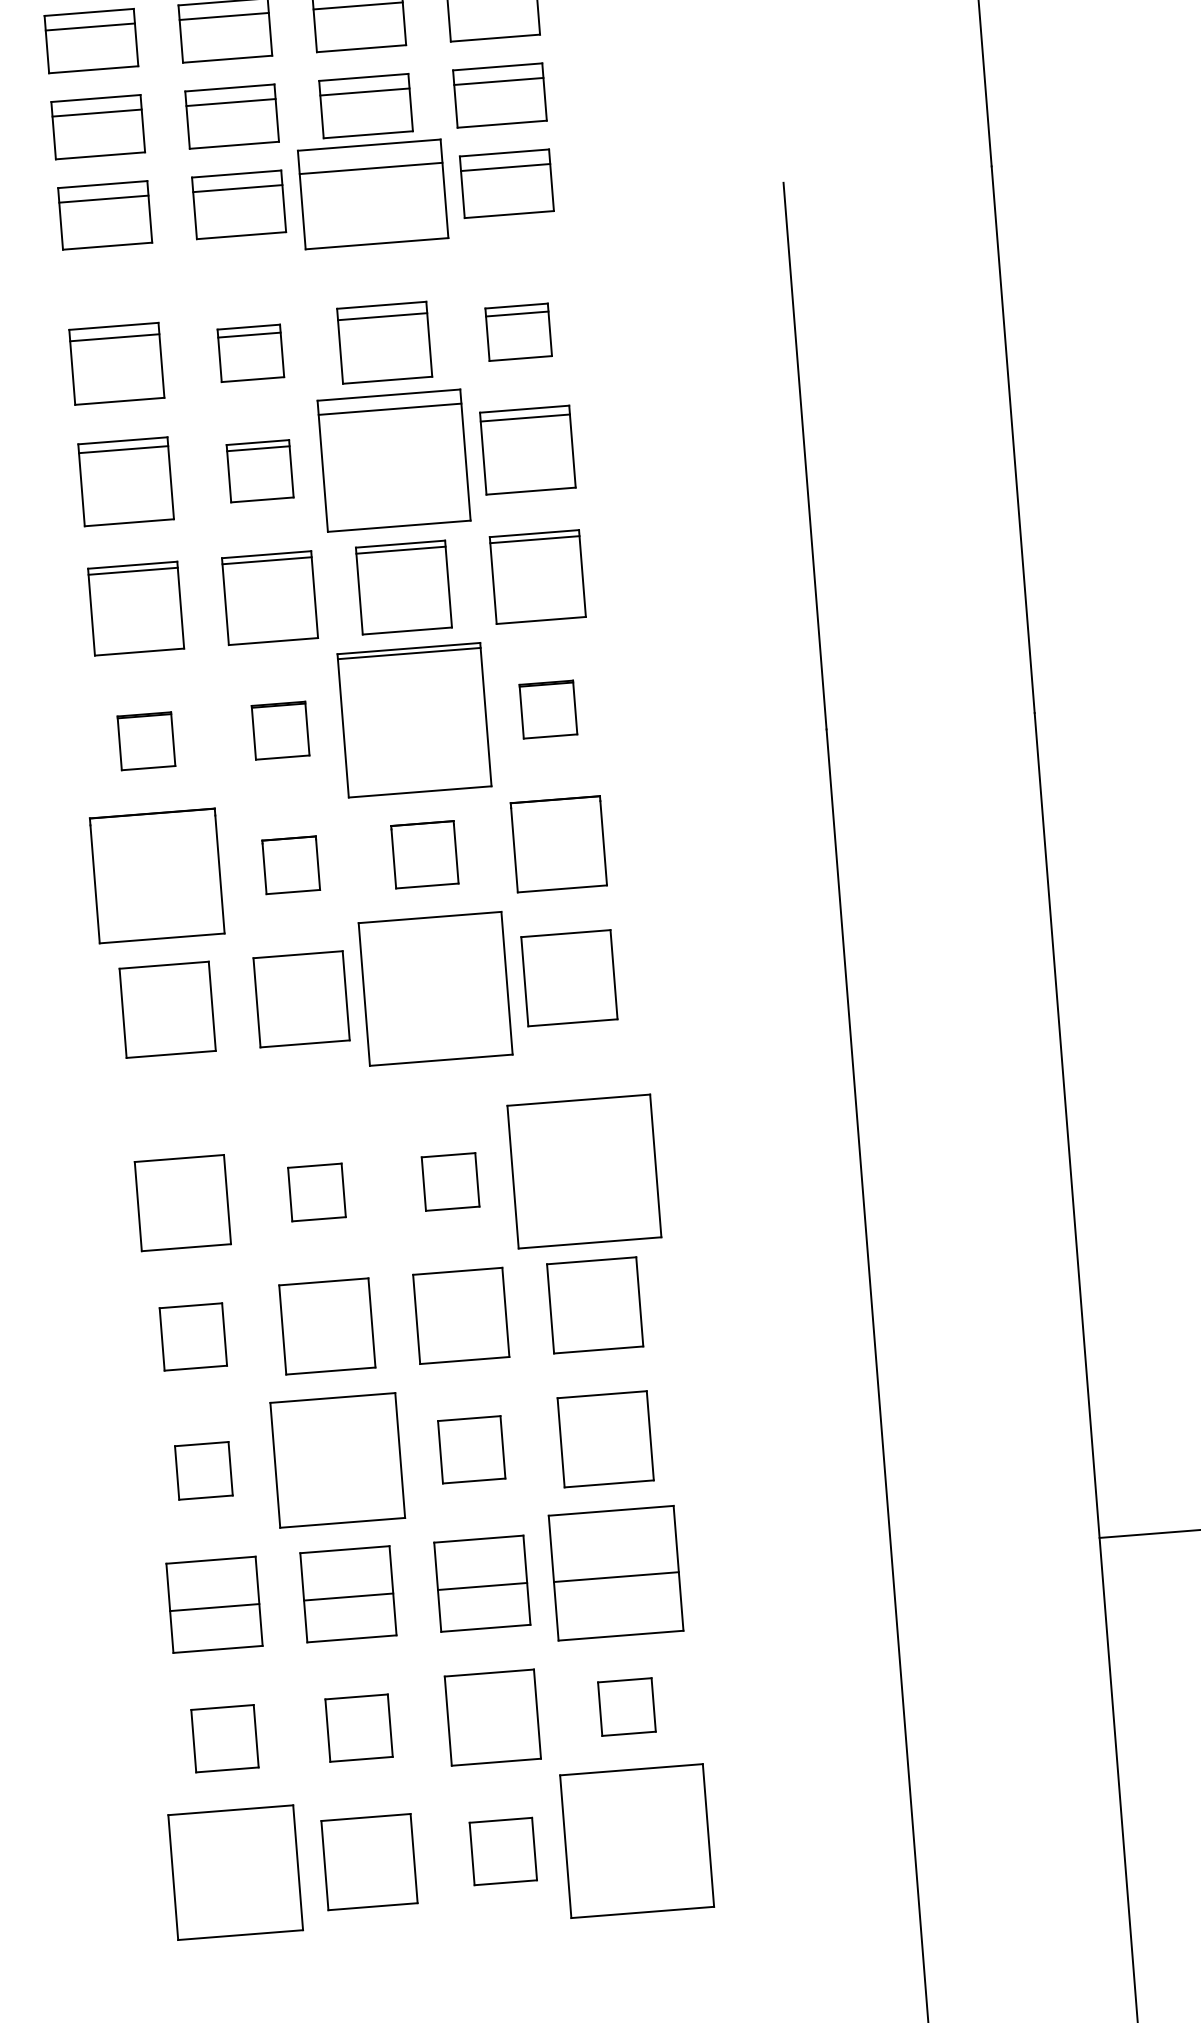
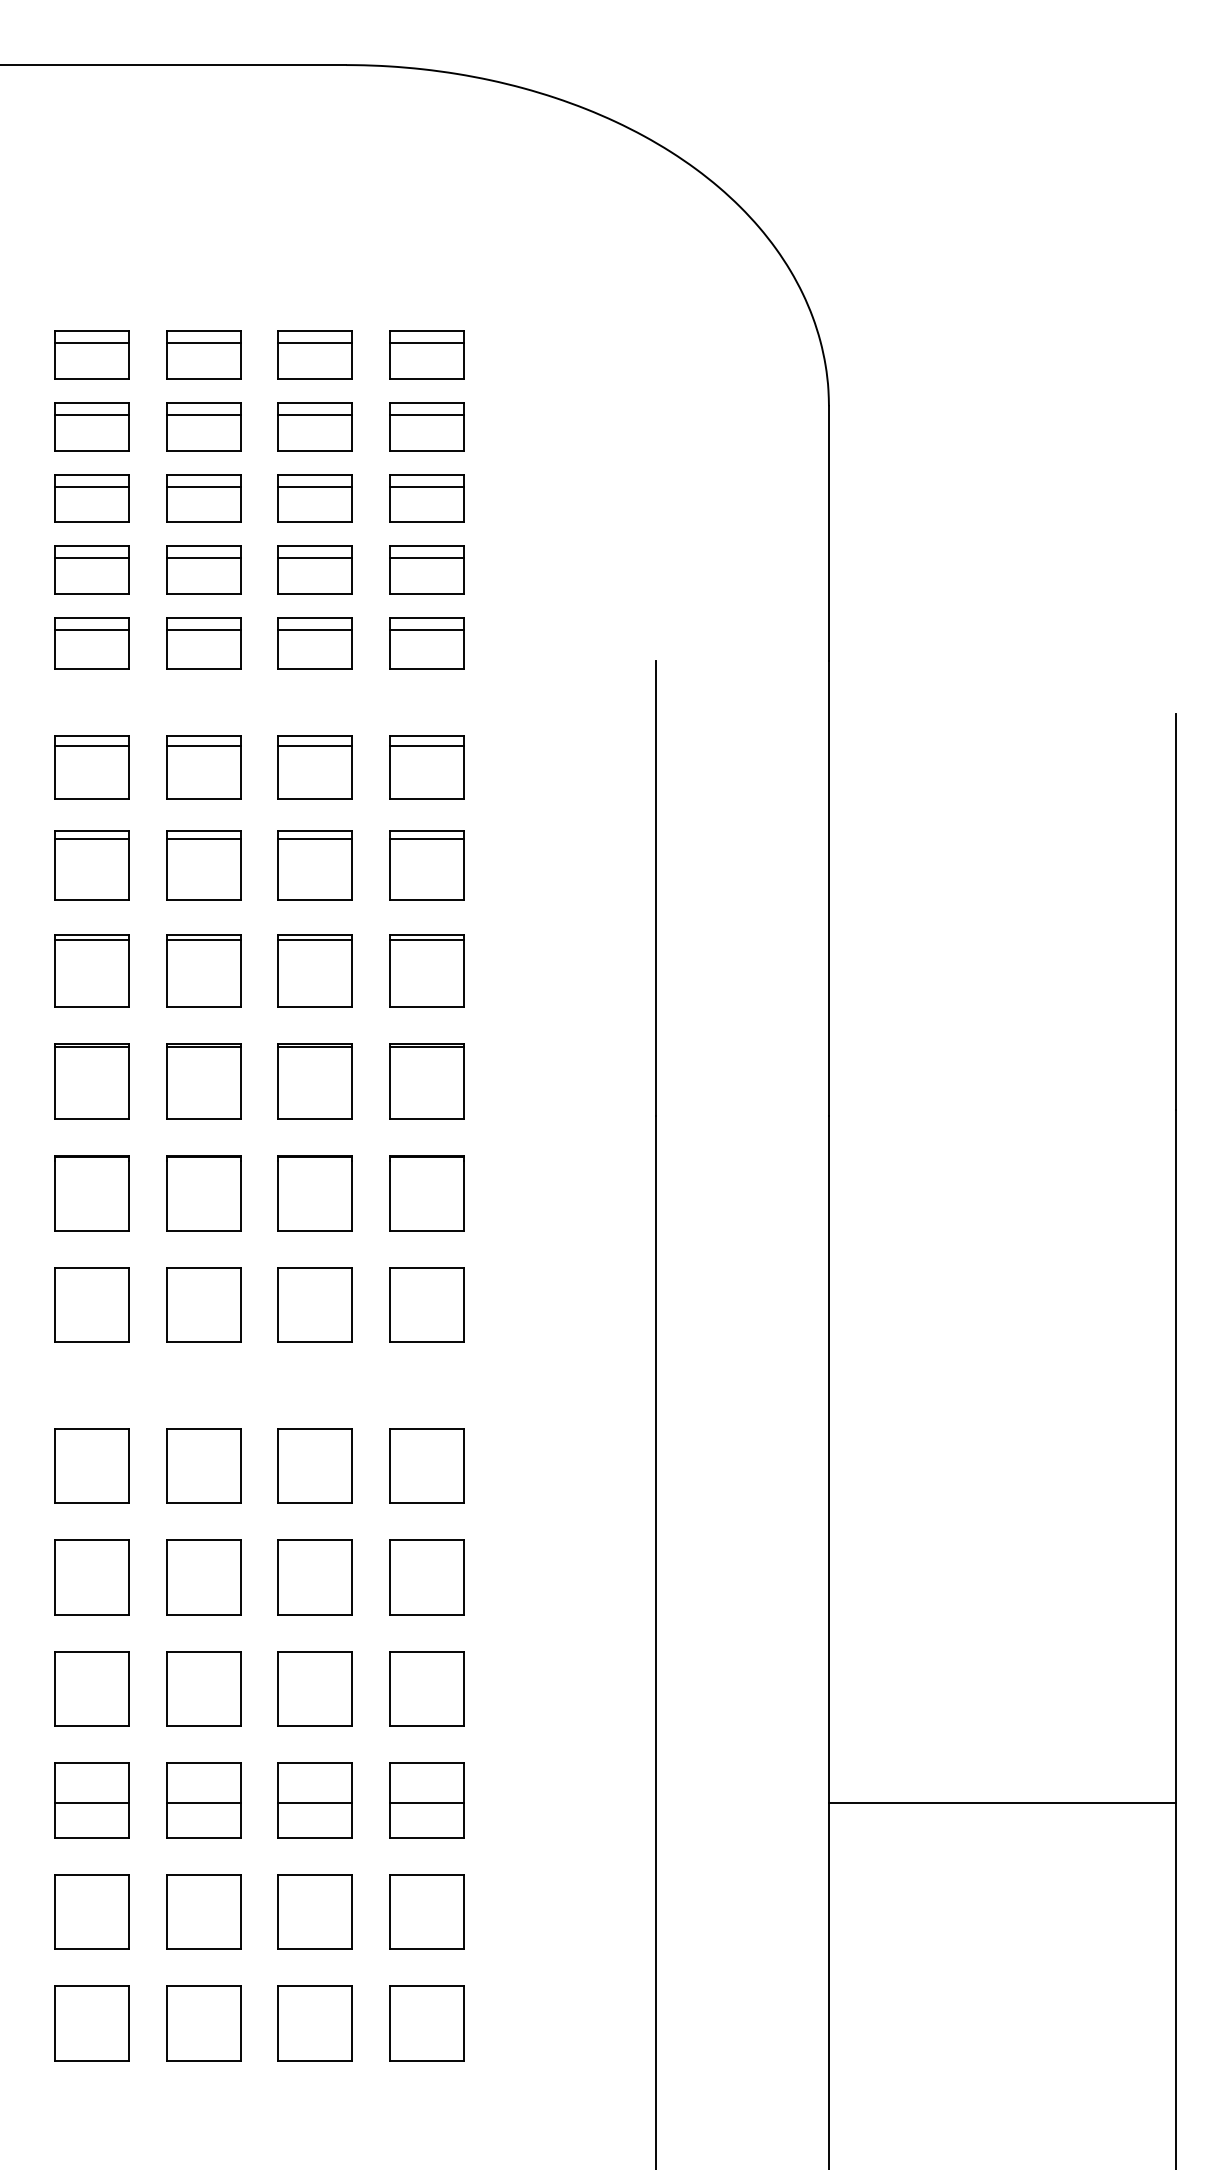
part: (372, 194) -> (314, 643), size x0.62
part: (518, 332) -> (426, 767), size x1.43
part: (250, 353) -> (203, 767), size x1.43
part: (393, 460) -> (314, 865), size x0.62
part: (259, 471) -> (203, 865), size x1.43
part: (548, 709) -> (426, 1081), size x1.67
part: (413, 720) -> (314, 1081), size x0.62
part: (280, 730) -> (203, 1081), size x1.67
part: (145, 741) -> (91, 1081), size x1.67
part: (424, 854) -> (314, 1193), size x1.43
part: (290, 865) -> (203, 1193), size x1.67
part: (156, 875) -> (91, 1193), size x0.71
part: (434, 988) -> (314, 1304), size x0.62
part: (584, 1170) -> (426, 1465), size x0.62
part: (449, 1181) -> (314, 1465), size x1.67
part: (316, 1191) -> (203, 1465), size x1.67
part: (192, 1336) -> (91, 1577), size x1.43
part: (470, 1449) -> (314, 1688), size x1.43
part: (337, 1459) -> (203, 1688), size x0.71
part: (203, 1470) -> (91, 1688), size x1.67
part: (616, 1573) -> (426, 1800), size x0.71
part: (626, 1706) -> (426, 1911), size x1.67
part: (358, 1727) -> (203, 1911), size x1.43
part: (224, 1738) -> (91, 1911), size x1.43
part: (637, 1840) -> (426, 2023), size x0.62
part: (502, 1851) -> (314, 2023), size x1.43
part: (234, 1872) -> (91, 2023), size x0.71

